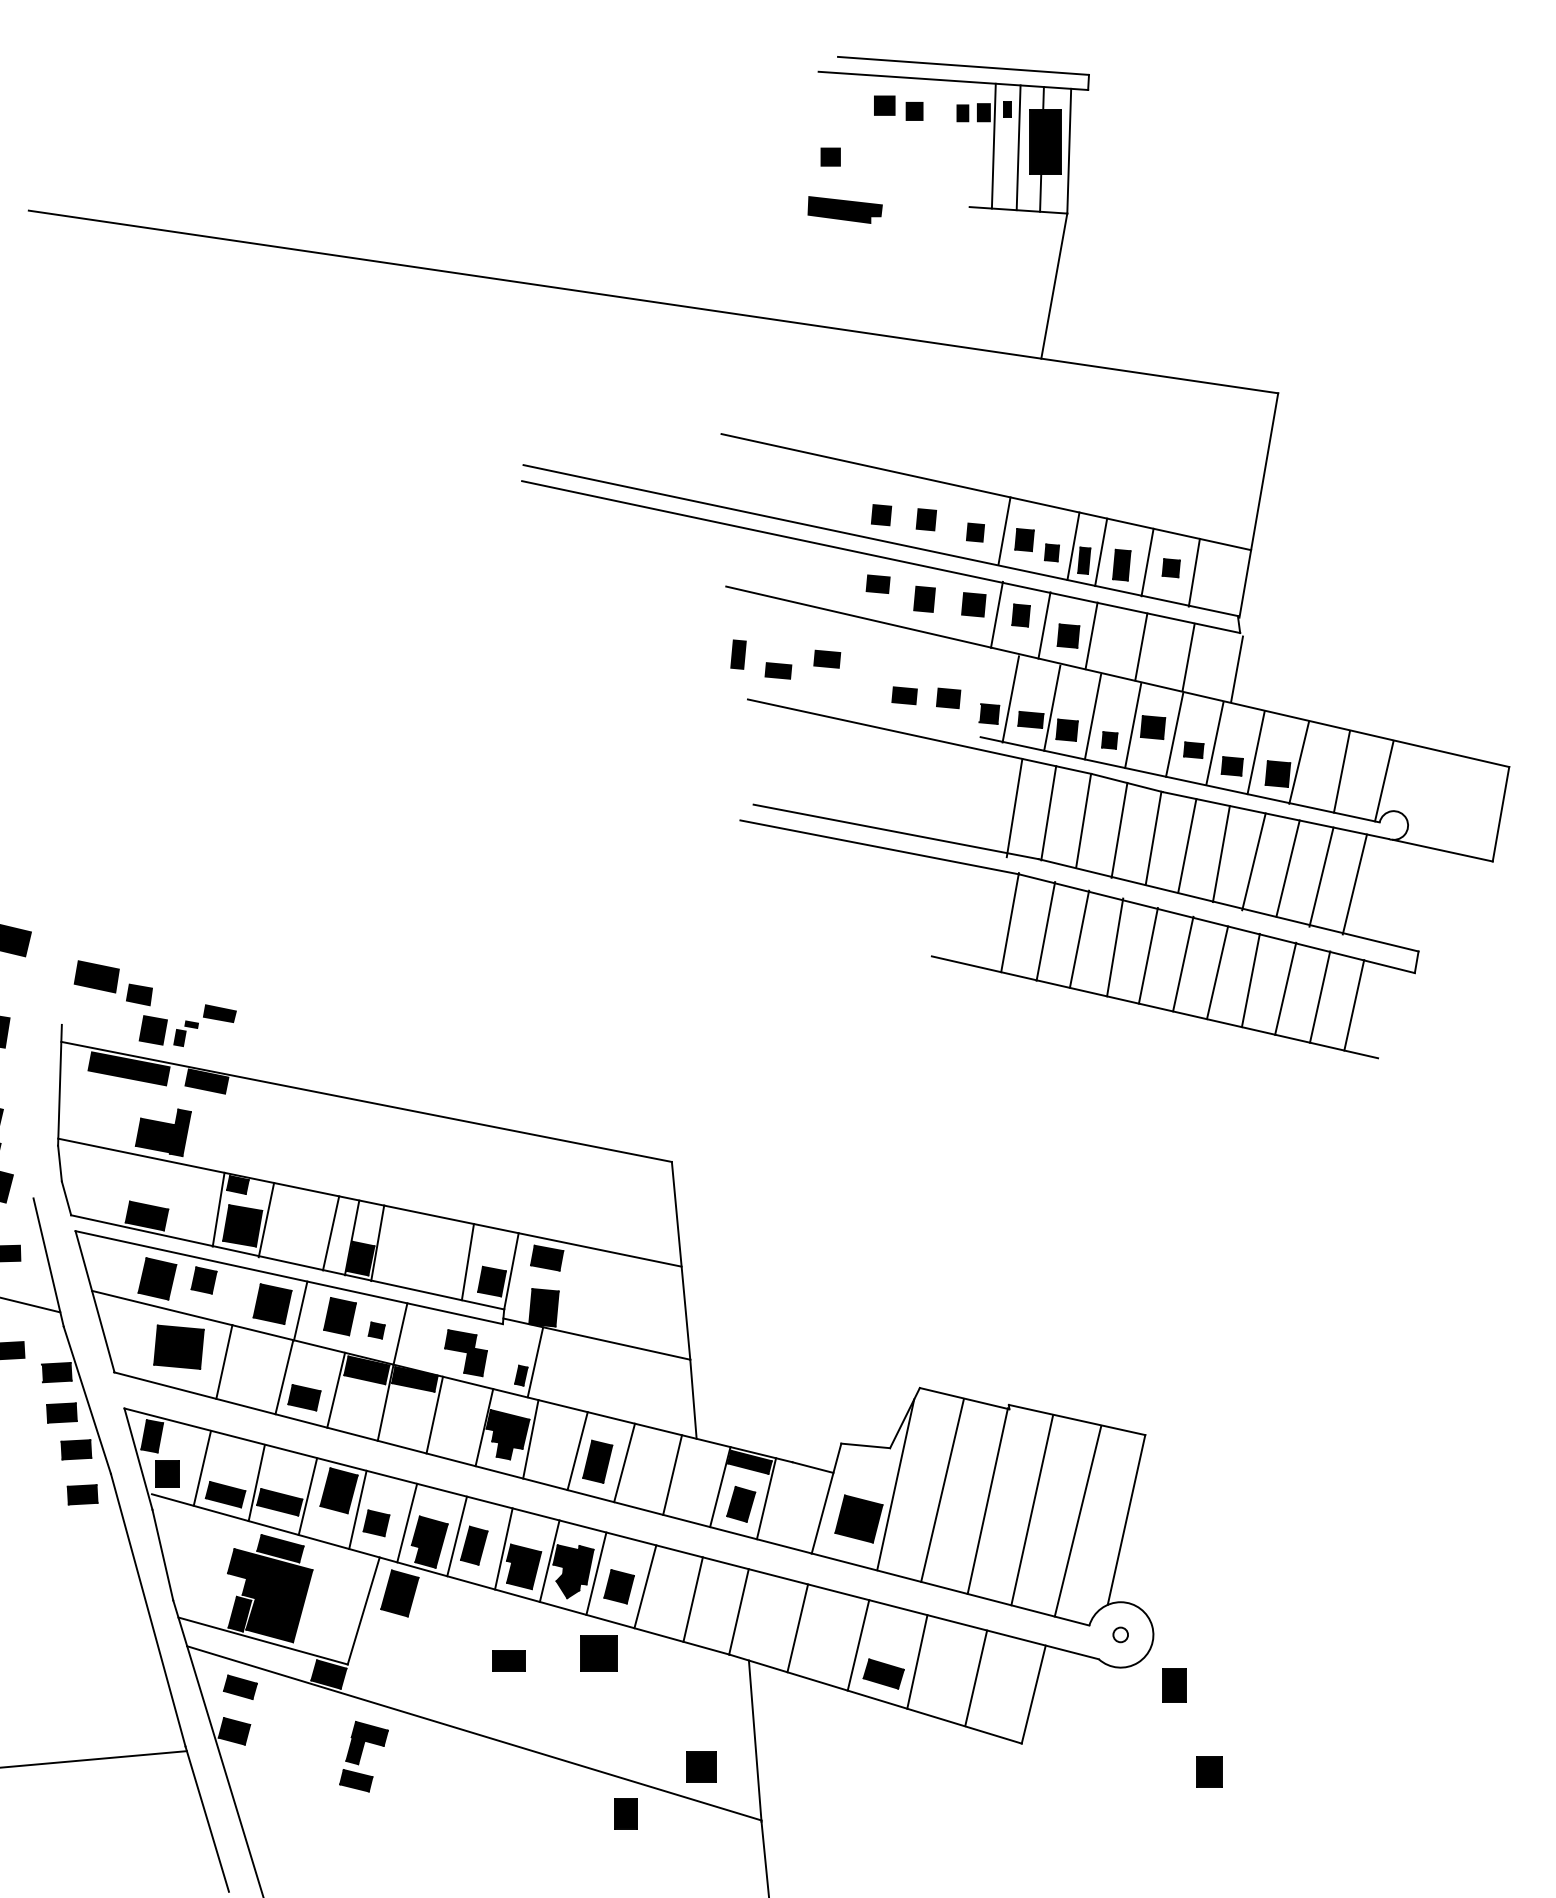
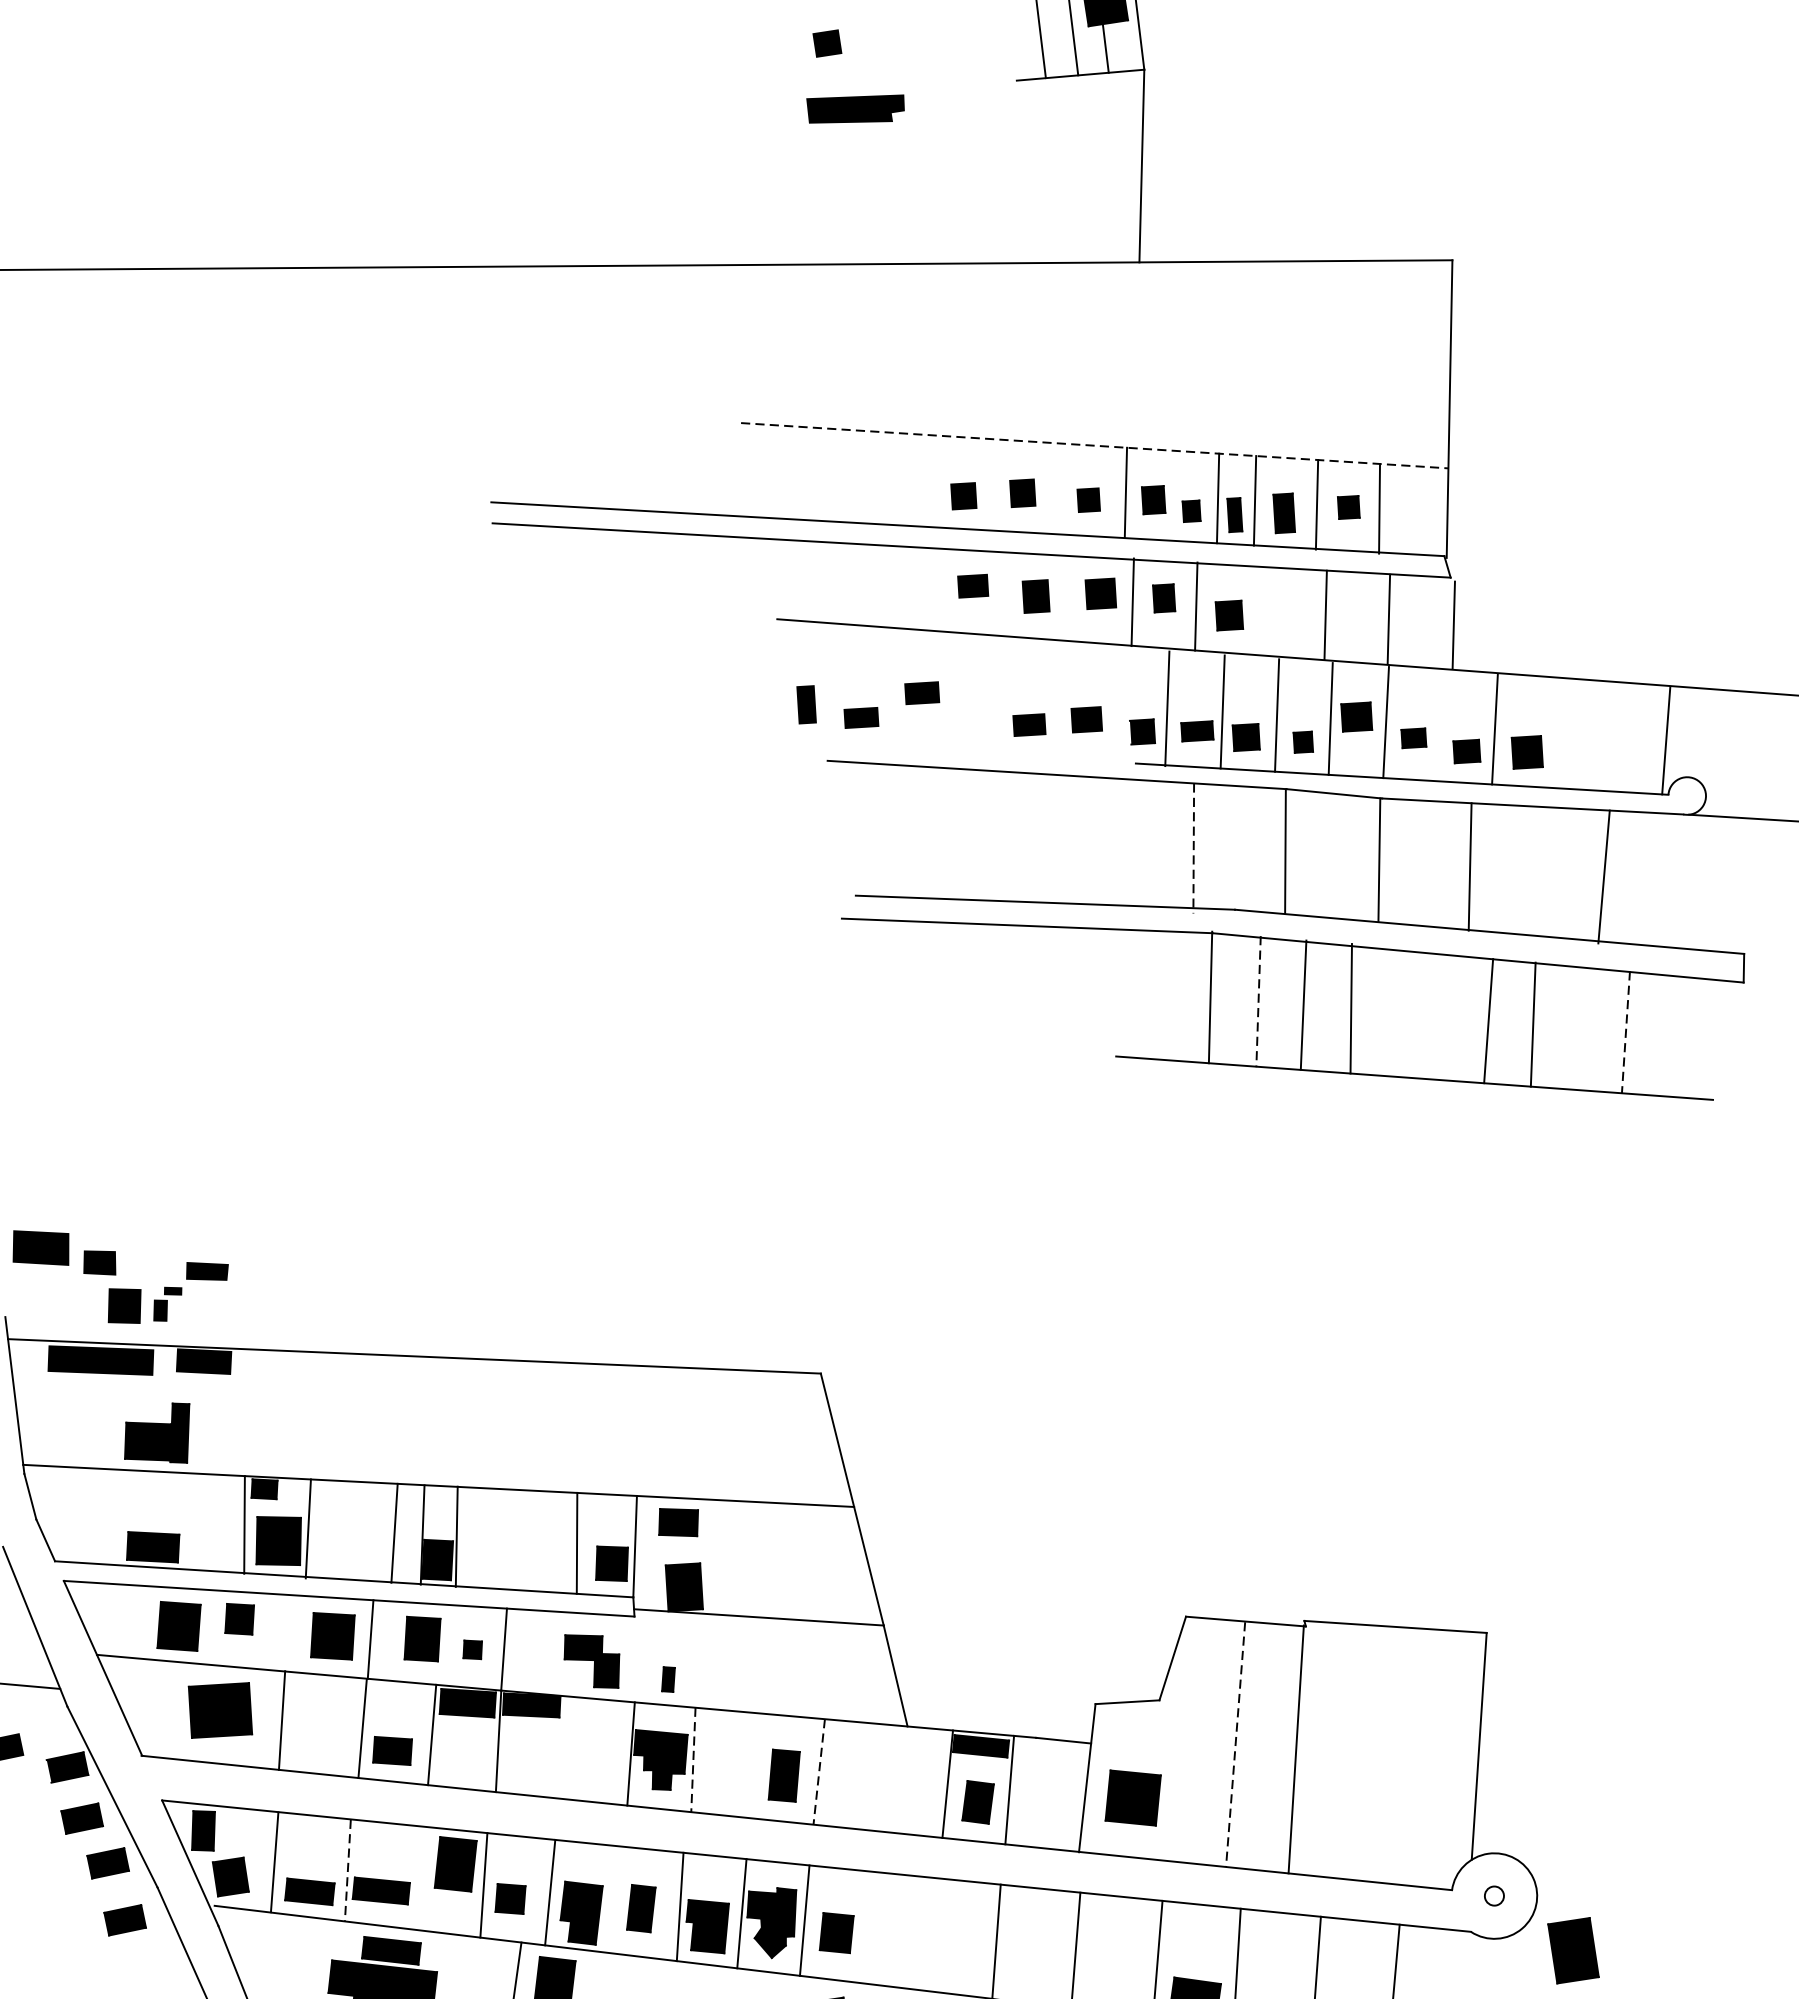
line: (986, 492) -> (1095, 446), solid -> dashed
line: (1091, 635) -> (1259, 610), removed
line: (1214, 743) -> (1439, 725), removed
line: (1299, 762) -> (1552, 733), removed
line: (1341, 771) -> (1609, 736), removed
line: (1014, 808) -> (1193, 849), solid -> dashed
line: (1048, 813) -> (1238, 848), removed
line: (1119, 829) -> (1333, 855), removed
line: (1187, 845) -> (1424, 862), removed
line: (1253, 861) -> (1513, 870), removed
line: (1287, 868) -> (1558, 872), removed
line: (1354, 884) -> (1648, 880), removed
line: (1045, 931) -> (1258, 1001), solid -> dashed
line: (1147, 955) -> (1394, 1012), removed
line: (1183, 963) -> (1442, 1015), removed
line: (1285, 988) -> (1579, 1028), removed
line: (1320, 997) -> (1626, 1032), solid -> dashed
line: (1354, 1005) -> (1672, 1036), removed
line: (535, 1362) -> (684, 1659), removed
line: (434, 1414) -> (563, 1746), removed
line: (530, 1439) -> (693, 1760), solid -> dashed
line: (577, 1451) -> (756, 1766), removed
line: (624, 1462) -> (819, 1771), solid -> dashed
line: (672, 1474) -> (883, 1777), removed
line: (256, 1483) -> (347, 1871), solid -> dashed
line: (895, 1484) -> (1173, 1746), removed
line: (942, 1490) -> (1235, 1744), solid -> dashed
line: (307, 1496) -> (416, 1877), removed
line: (1031, 1510) -> (1354, 1752), removed
line: (1077, 1521) -> (1416, 1758), removed
line: (457, 1536) -> (617, 1900), removed
line: (645, 1586) -> (870, 1927), removed
line: (692, 1599) -> (934, 1934), removed
part: (1174, 1685) -> (1573, 1950), size x1.4

